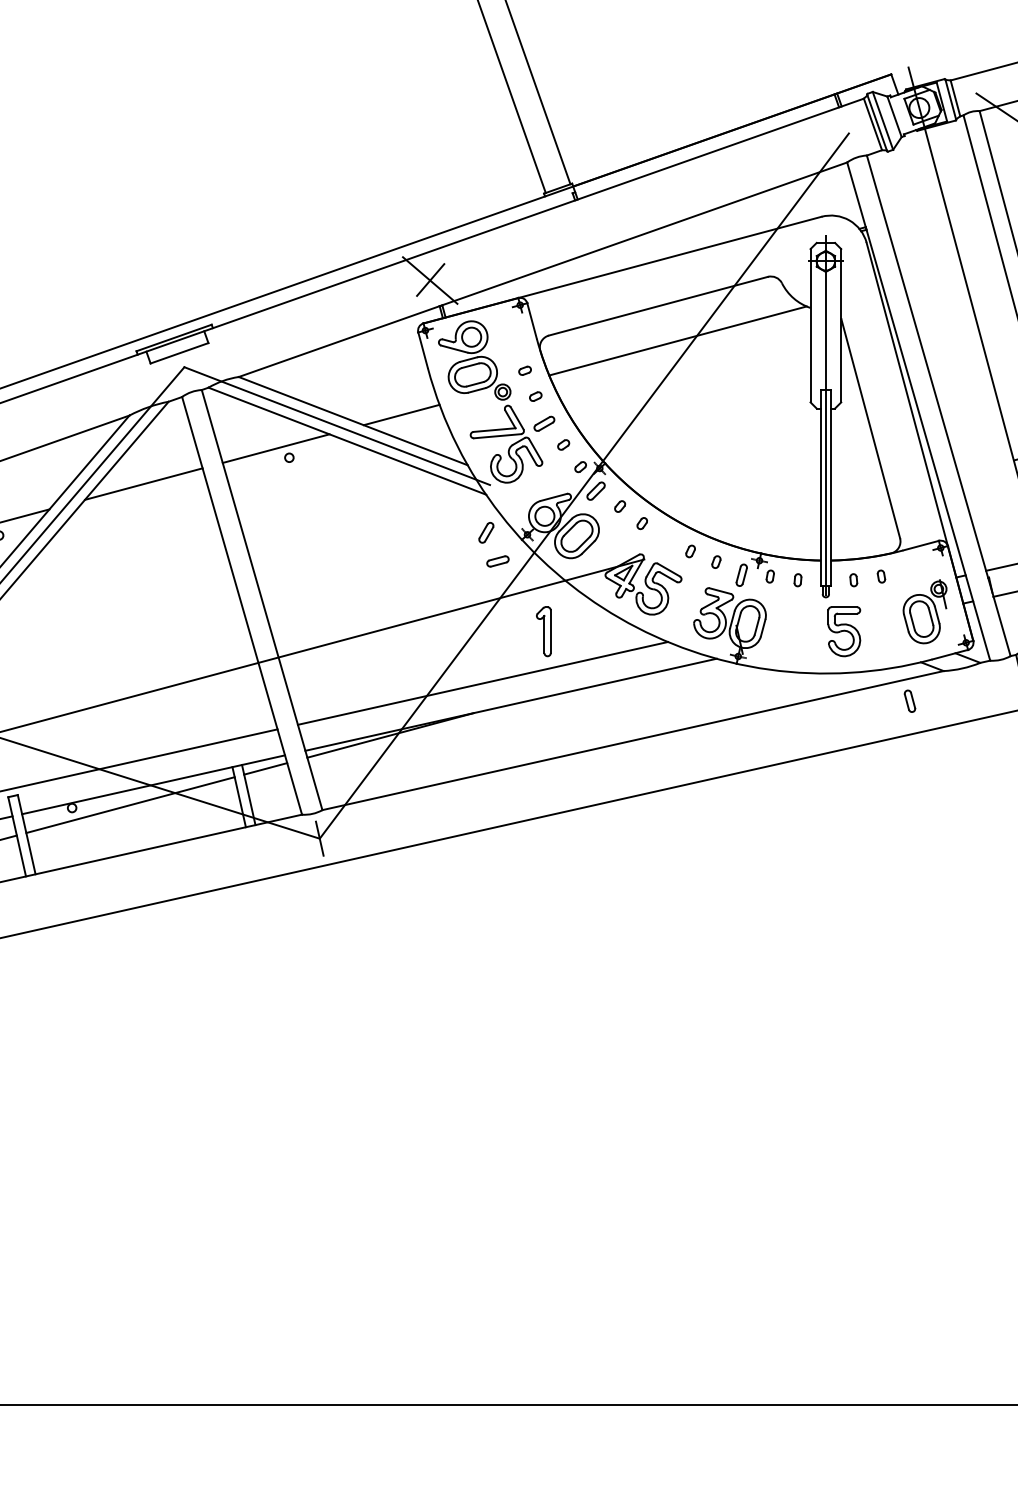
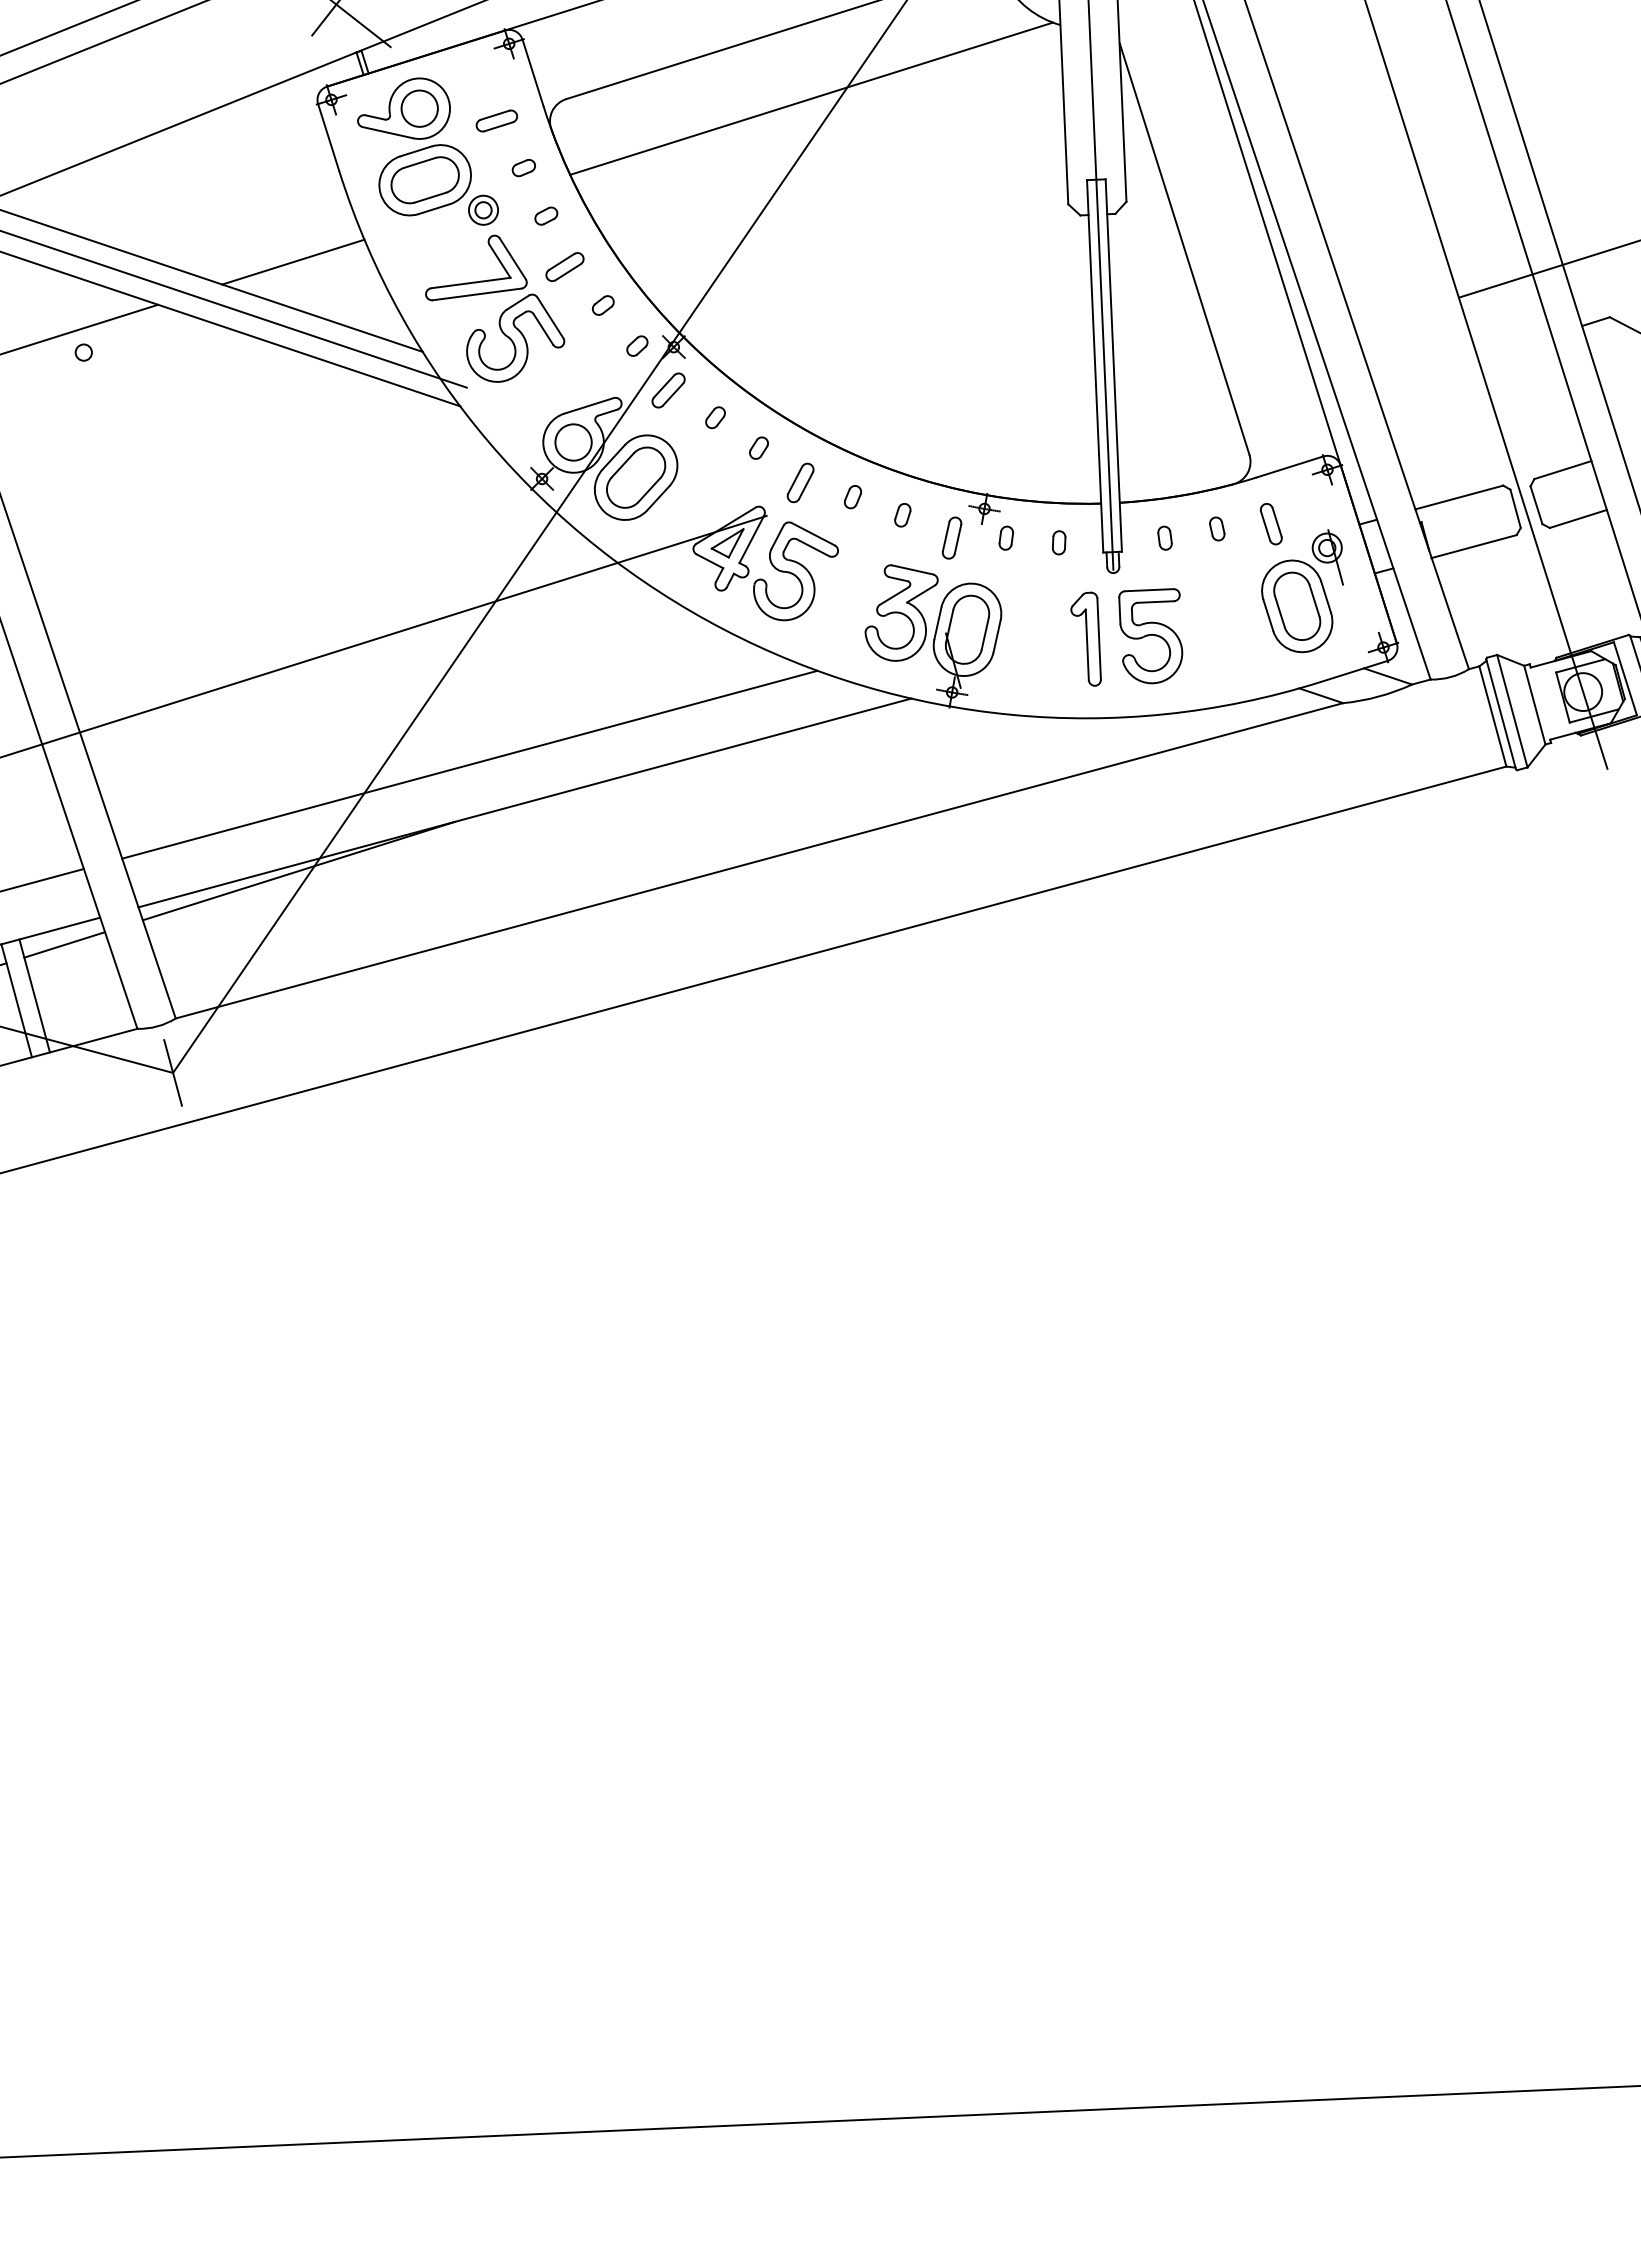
part: (486, 532) -> (800, 482), moved
part: (497, 561) -> (496, 121), moved
part: (543, 631) -> (1085, 639), moved
part: (909, 700) -> (1270, 522), moved

